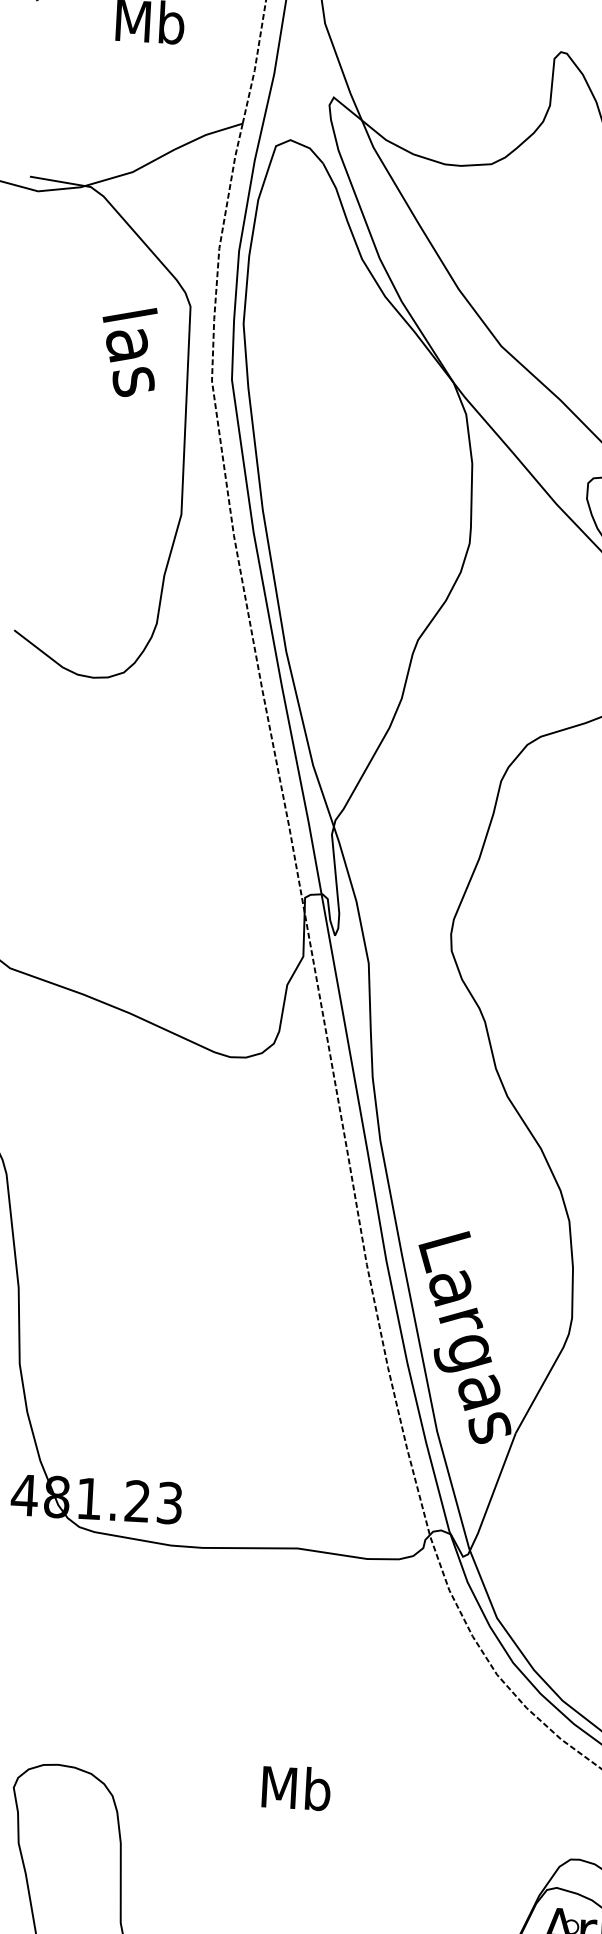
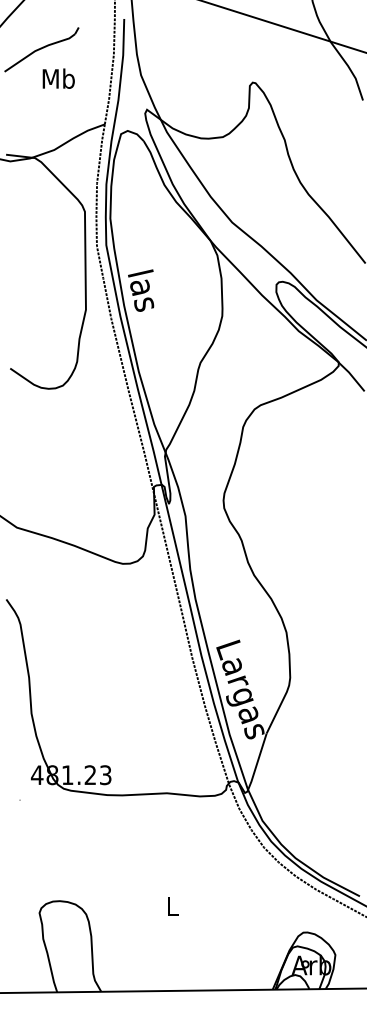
text: (129, 351) -> (141, 290), moved
text: (296, 1786) -> (172, 905), Mb -> L

